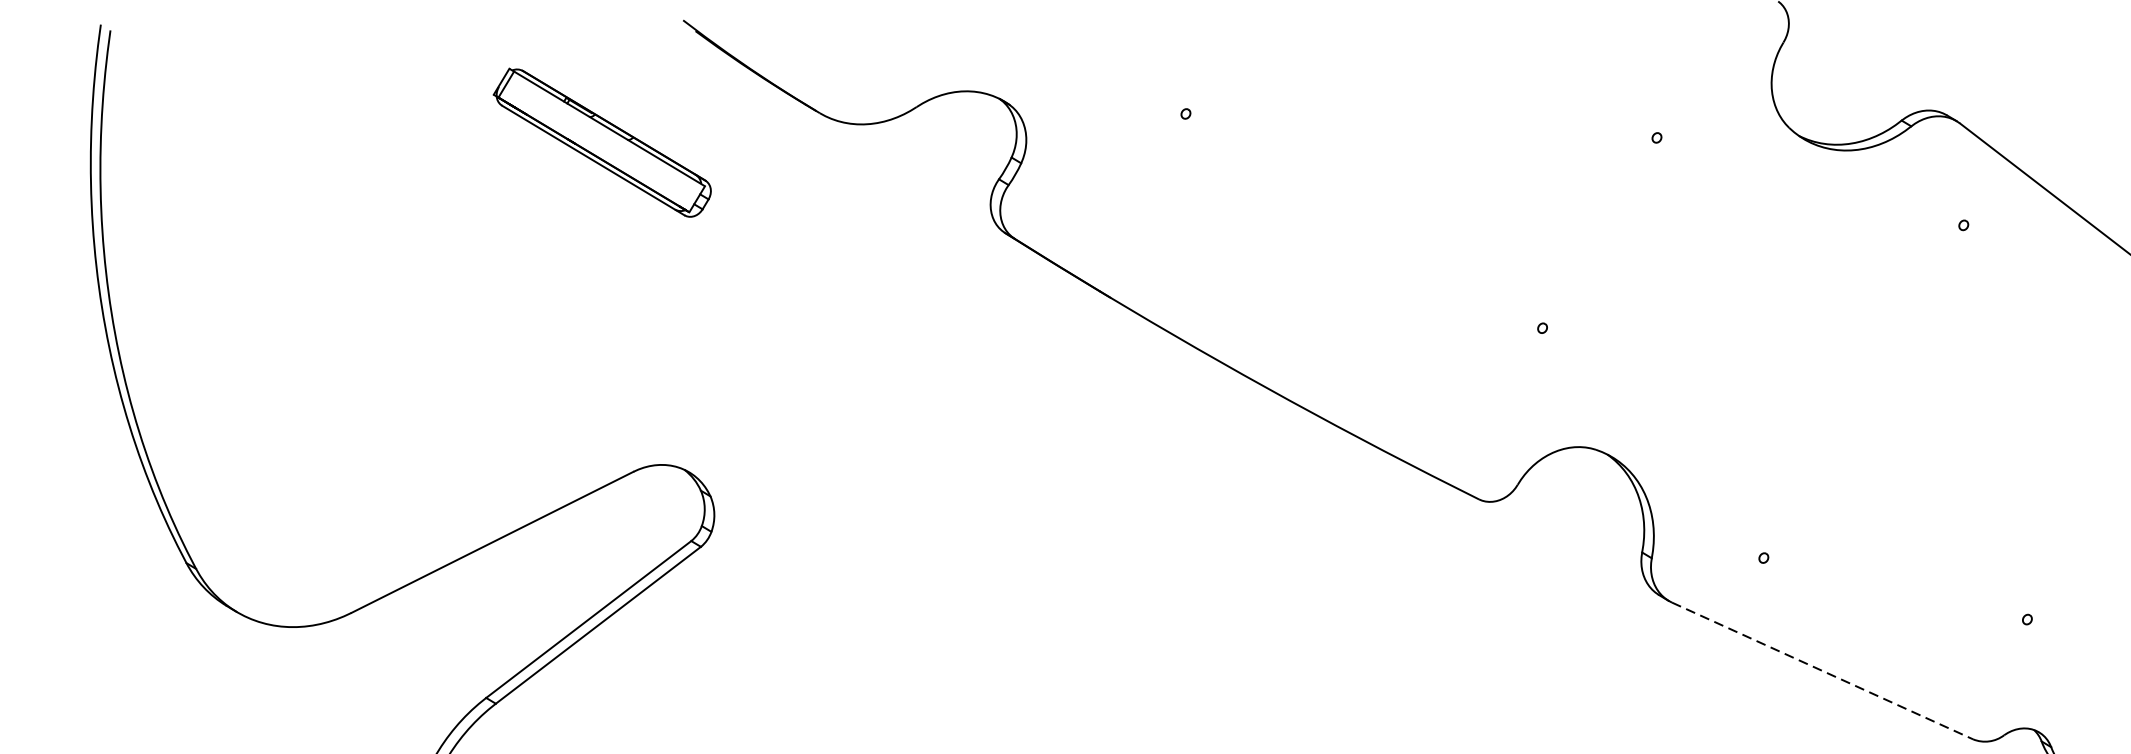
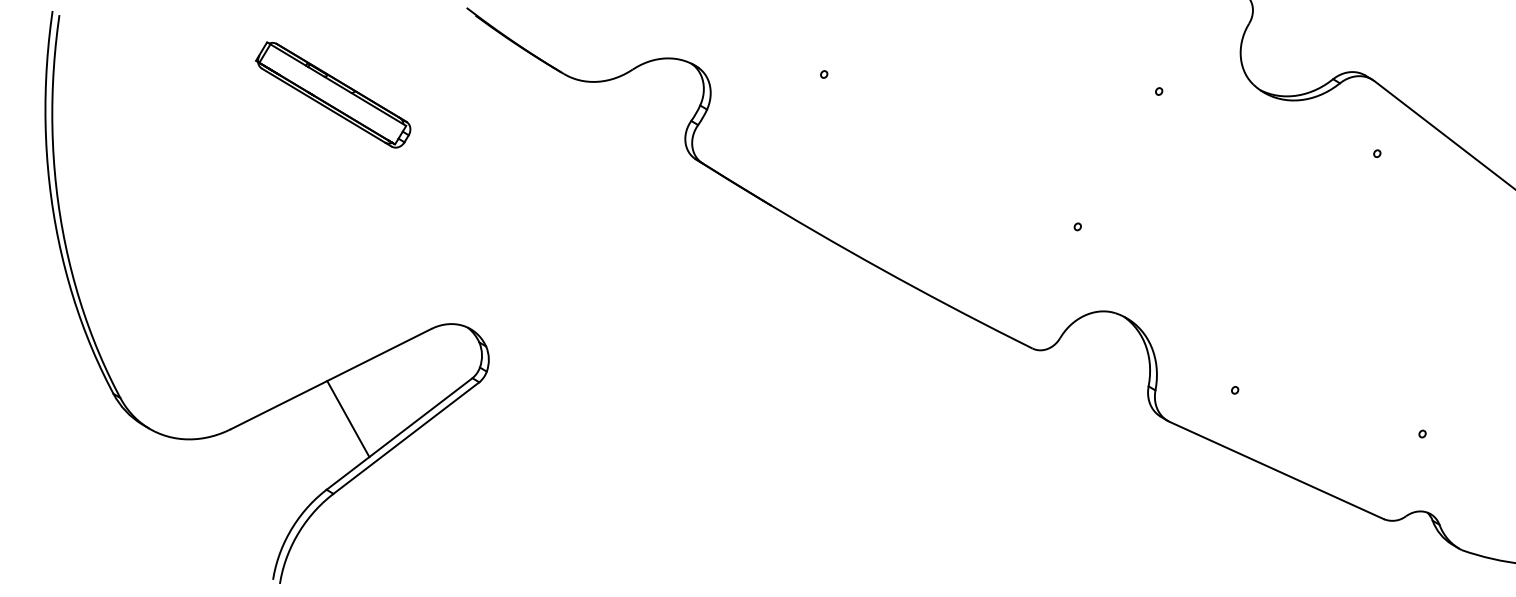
part: (602, 142) -> (333, 94), moved
line: (516, 599) -> (348, 419), added
line: (1822, 670) -> (1276, 470), dashed -> solid

